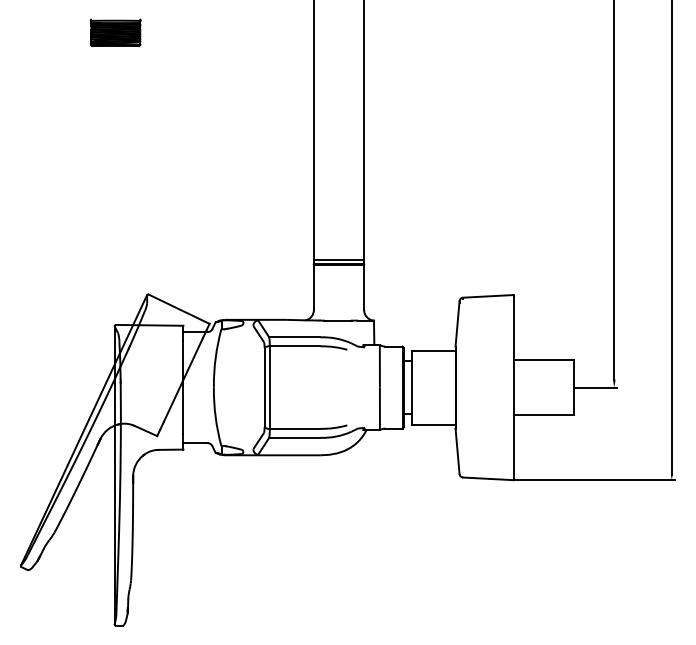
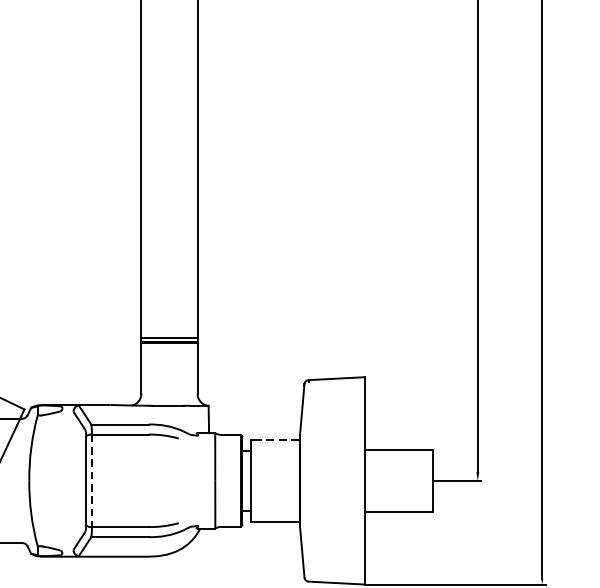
line: (435, 350) -> (277, 439), solid -> dashed
line: (269, 388) -> (91, 481), solid -> dashed

